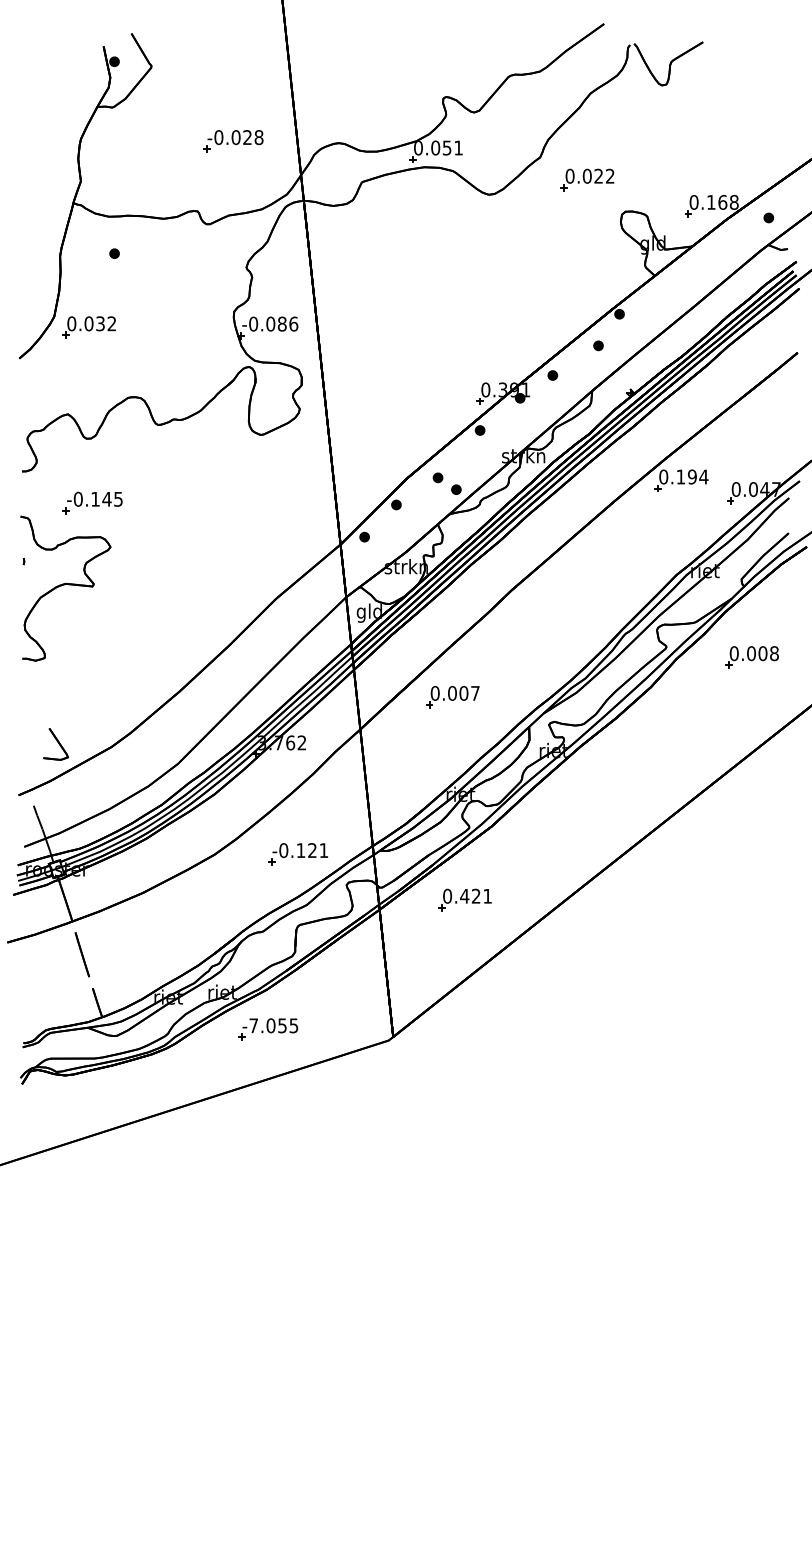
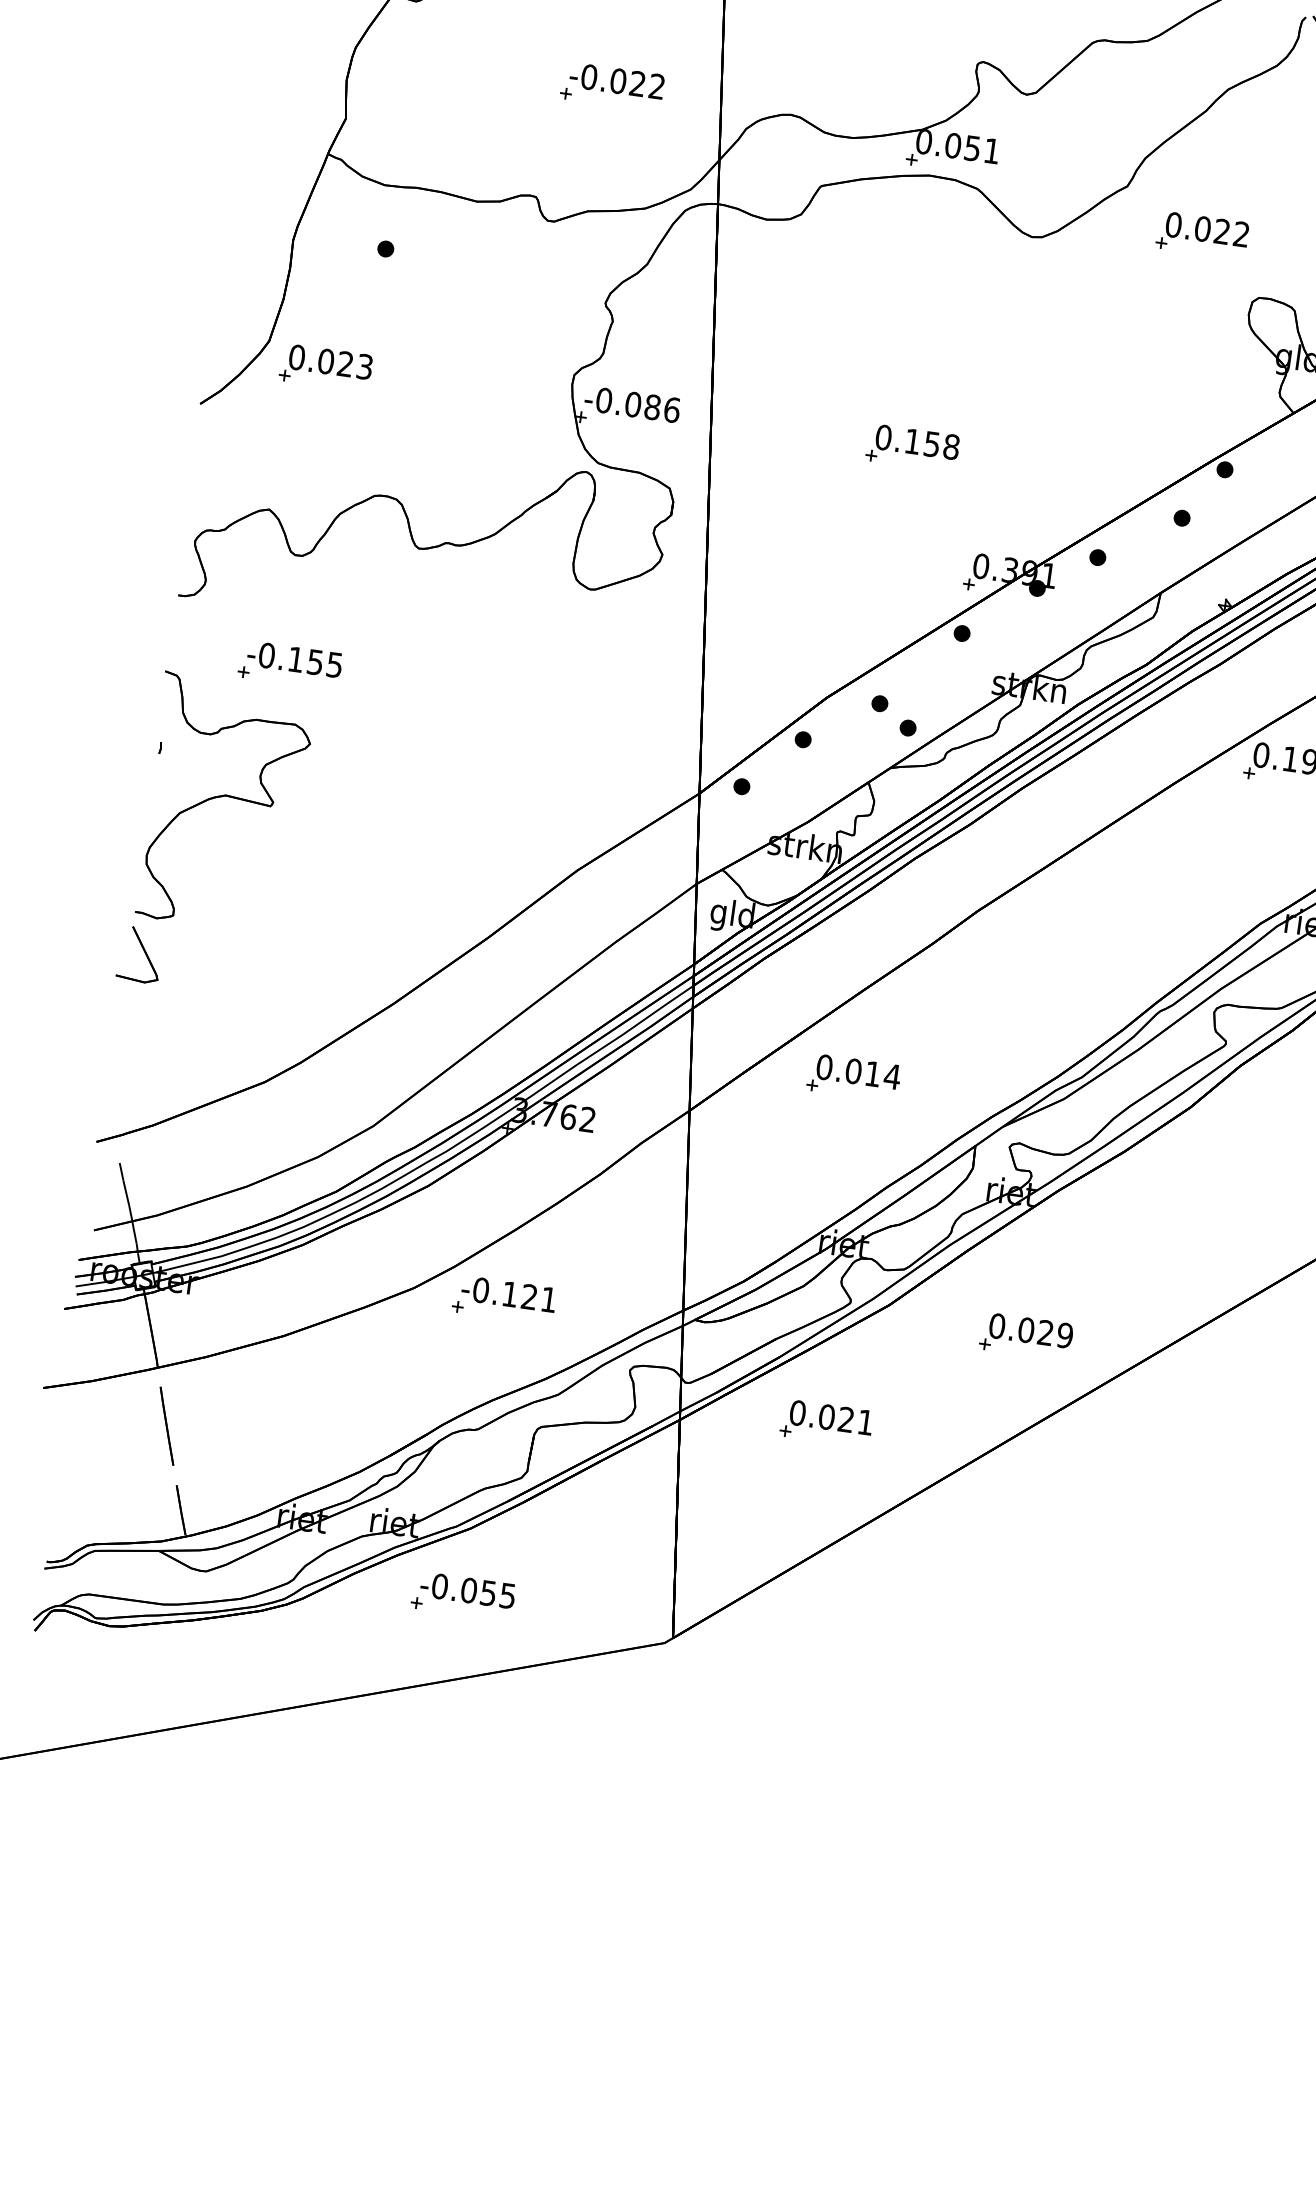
text: (258, 137) -> (656, 86), -0.028 -> -0.022
text: (106, 323) -> (355, 365), 0.032 -> 0.023
part: (436, 326) -> (912, 447), added
text: (106, 499) -> (314, 662), -0.145 -> -0.155
text: (469, 693) -> (882, 1075), 0.007 -> 0.014
part: (55, 744) -> (139, 955), moved
part: (573, 833) -> (1025, 1336), added
part: (297, 854) -> (503, 1300), moved
text: (464, 895) -> (826, 1415), 0.421 -> 0.021
text: (253, 1025) -> (439, 1585), -7.055 -> -0.055

